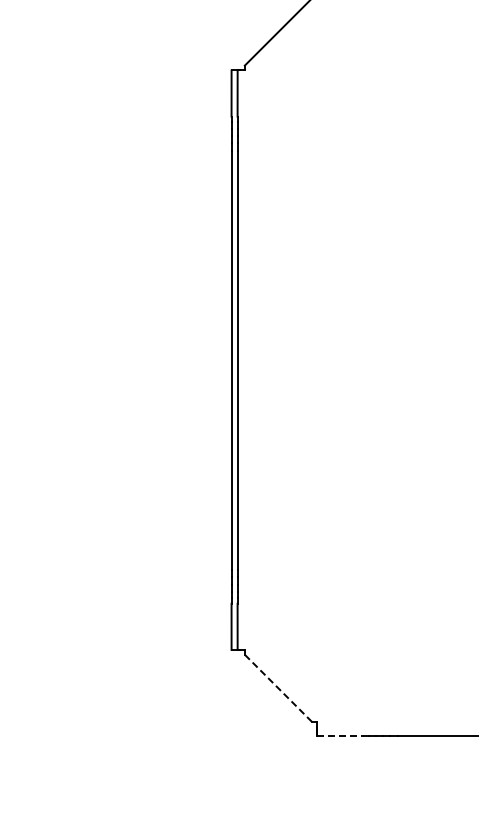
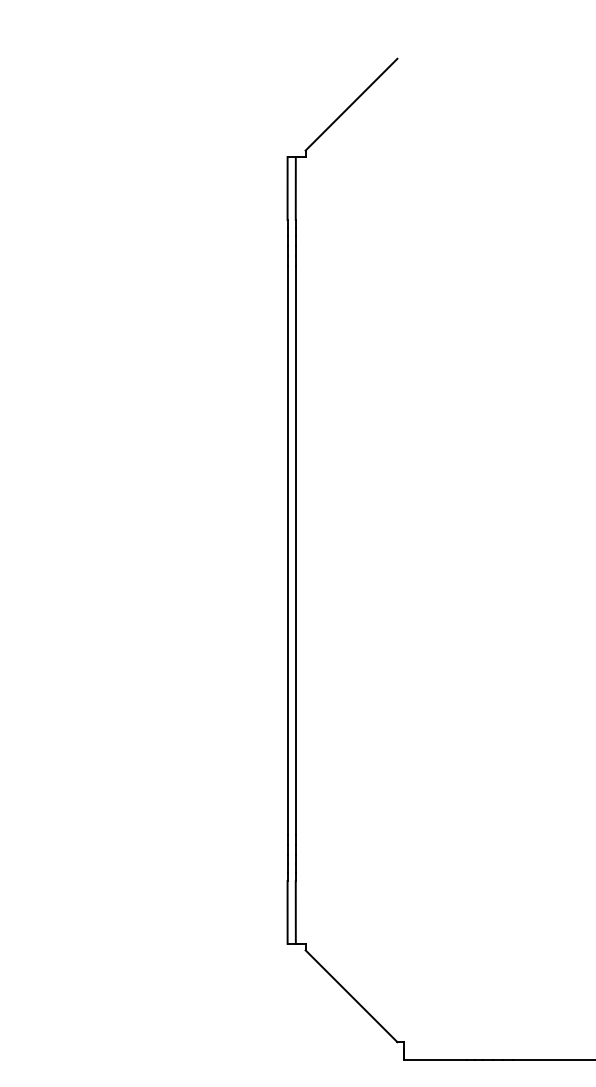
line: (278, 688) -> (351, 996), dashed -> solid
line: (340, 735) -> (435, 1059), dashed -> solid

